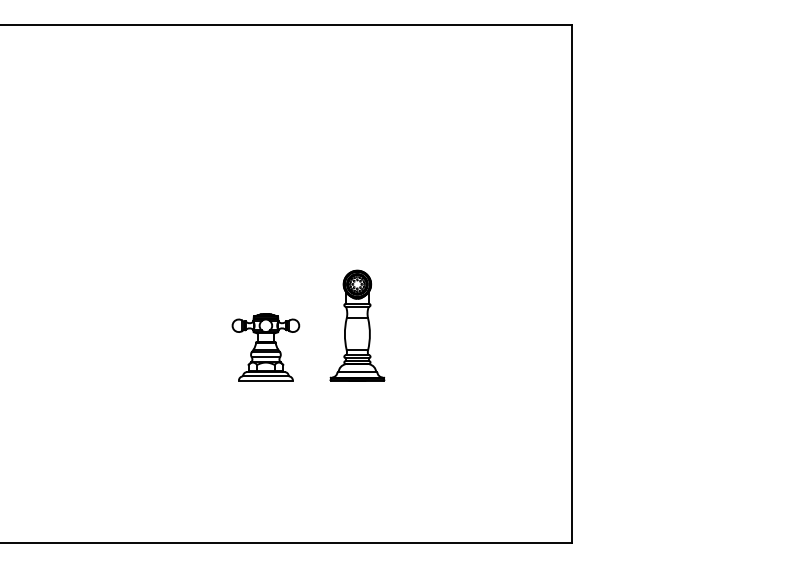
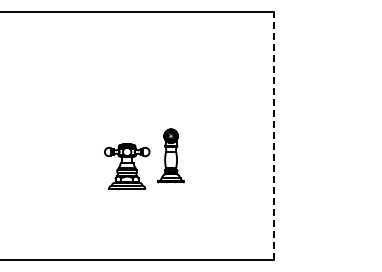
line: (571, 282) -> (273, 135), solid -> dashed
part: (266, 345) -> (127, 165), size x1.4

